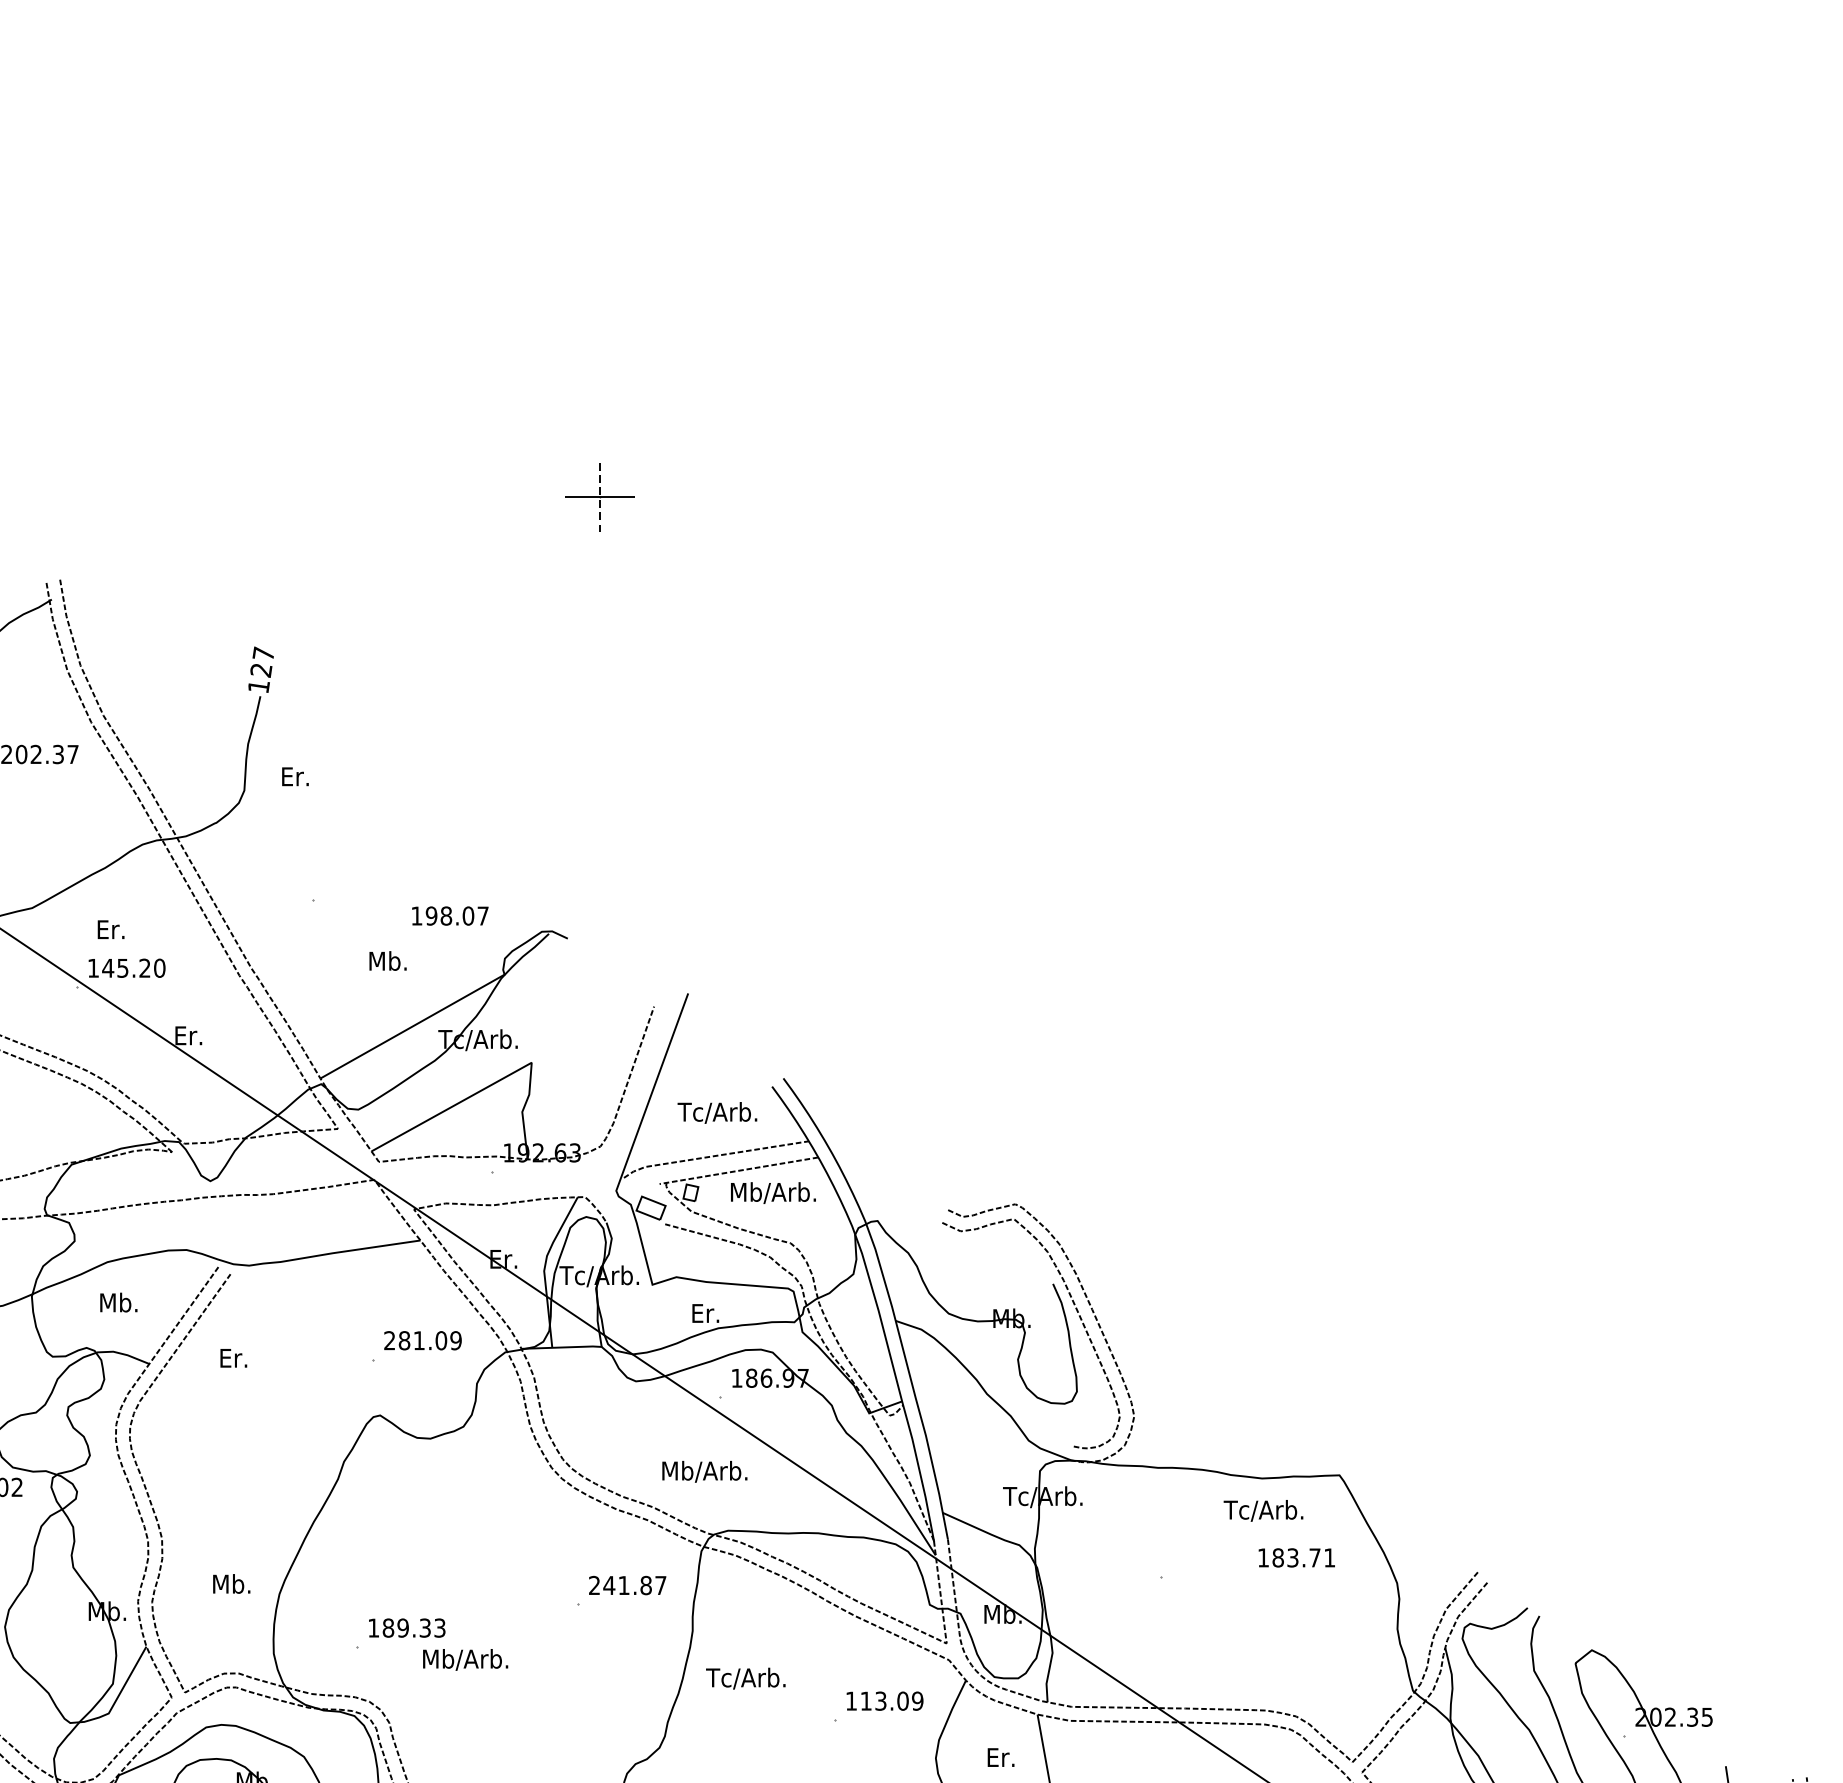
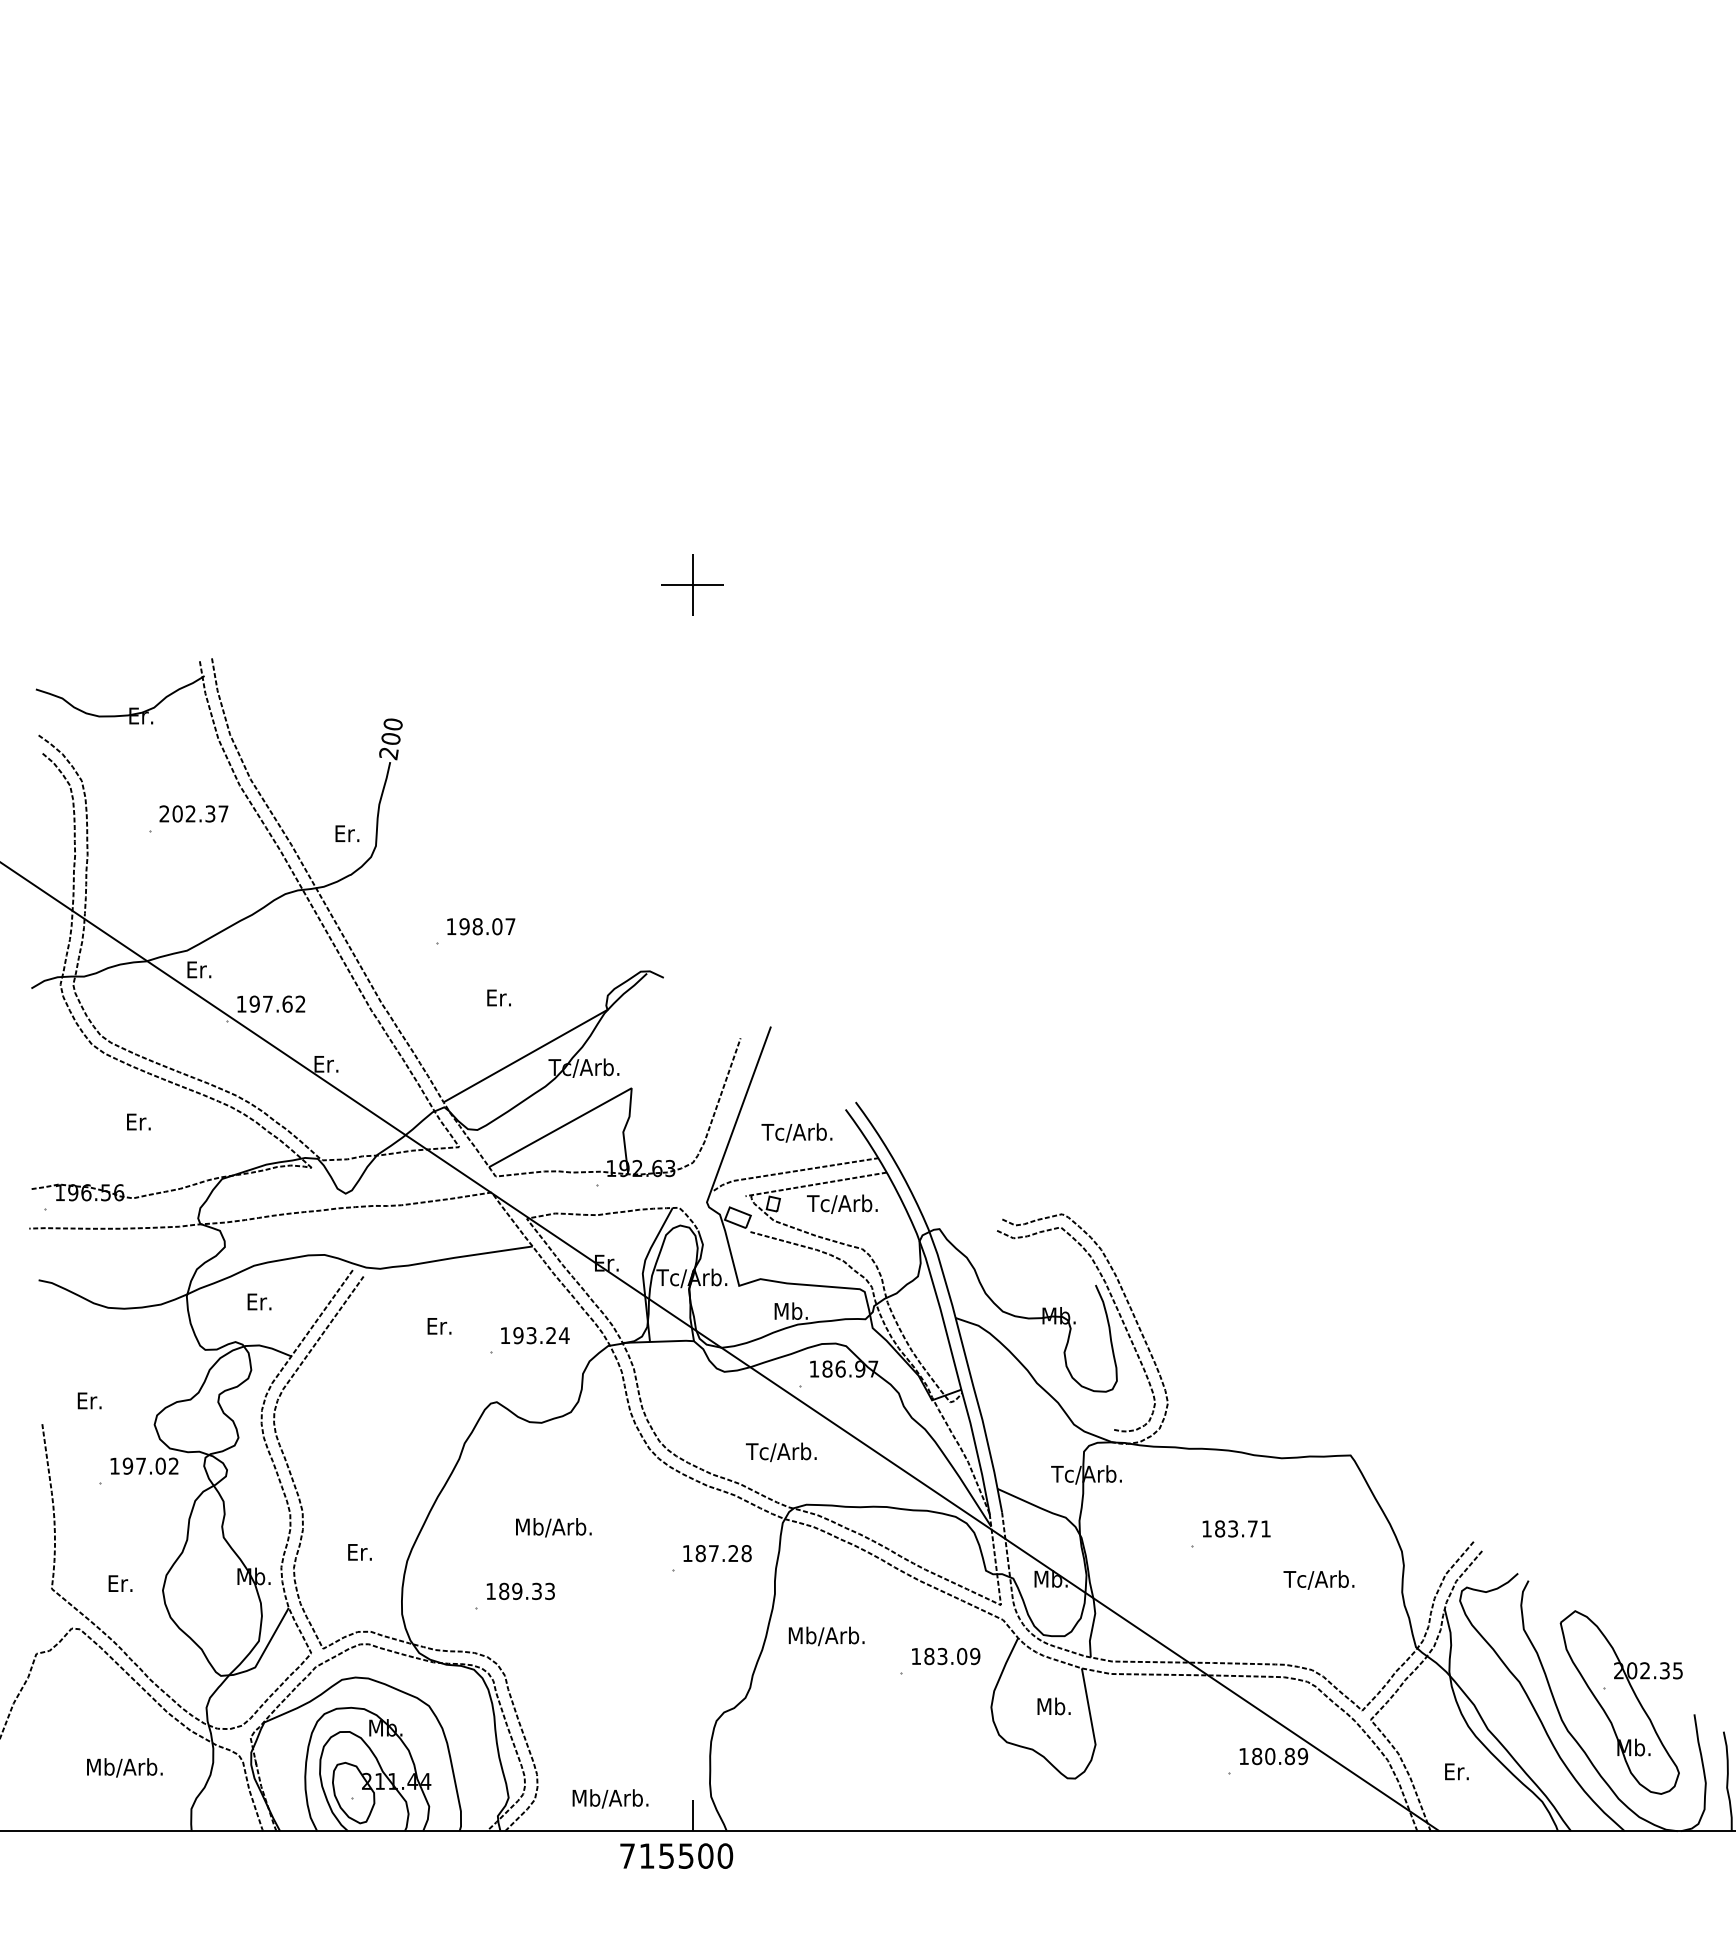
line: (600, 496) -> (692, 584), dashed -> solid
text: (260, 670) -> (390, 739), 127 -> 200
text: (295, 776) -> (347, 833), moved
text: (450, 915) -> (481, 926), moved
text: (111, 929) -> (199, 969), moved
text: (388, 960) -> (504, 997), Mb. -> Er.
text: (133, 967) -> (277, 1003), 145.20 -> 197.62
text: (771, 1192) -> (845, 1203), Mb/Arb. -> Tc/Arb.
text: (119, 1302) -> (264, 1301), Mb. -> Er.
text: (711, 1312) -> (791, 1310), Er. -> Mb.
text: (422, 1340) -> (534, 1335), 281.09 -> 193.24
text: (233, 1358) -> (439, 1326), moved
text: (703, 1471) -> (784, 1452), Mb/Arb. -> Tc/Arb.
text: (1262, 1510) -> (1318, 1579), moved
text: (1296, 1557) -> (1236, 1528), moved
text: (232, 1583) -> (365, 1551), Mb. -> Er.
text: (627, 1585) -> (716, 1553), 241.87 -> 187.28
text: (465, 1659) -> (553, 1527), moved
text: (749, 1678) -> (825, 1636), Tc/Arb. -> Mb/Arb.
text: (866, 1701) -> (929, 1656), 113.09 -> 183.09
text: (1006, 1757) -> (1054, 1706), Er. -> Mb.

